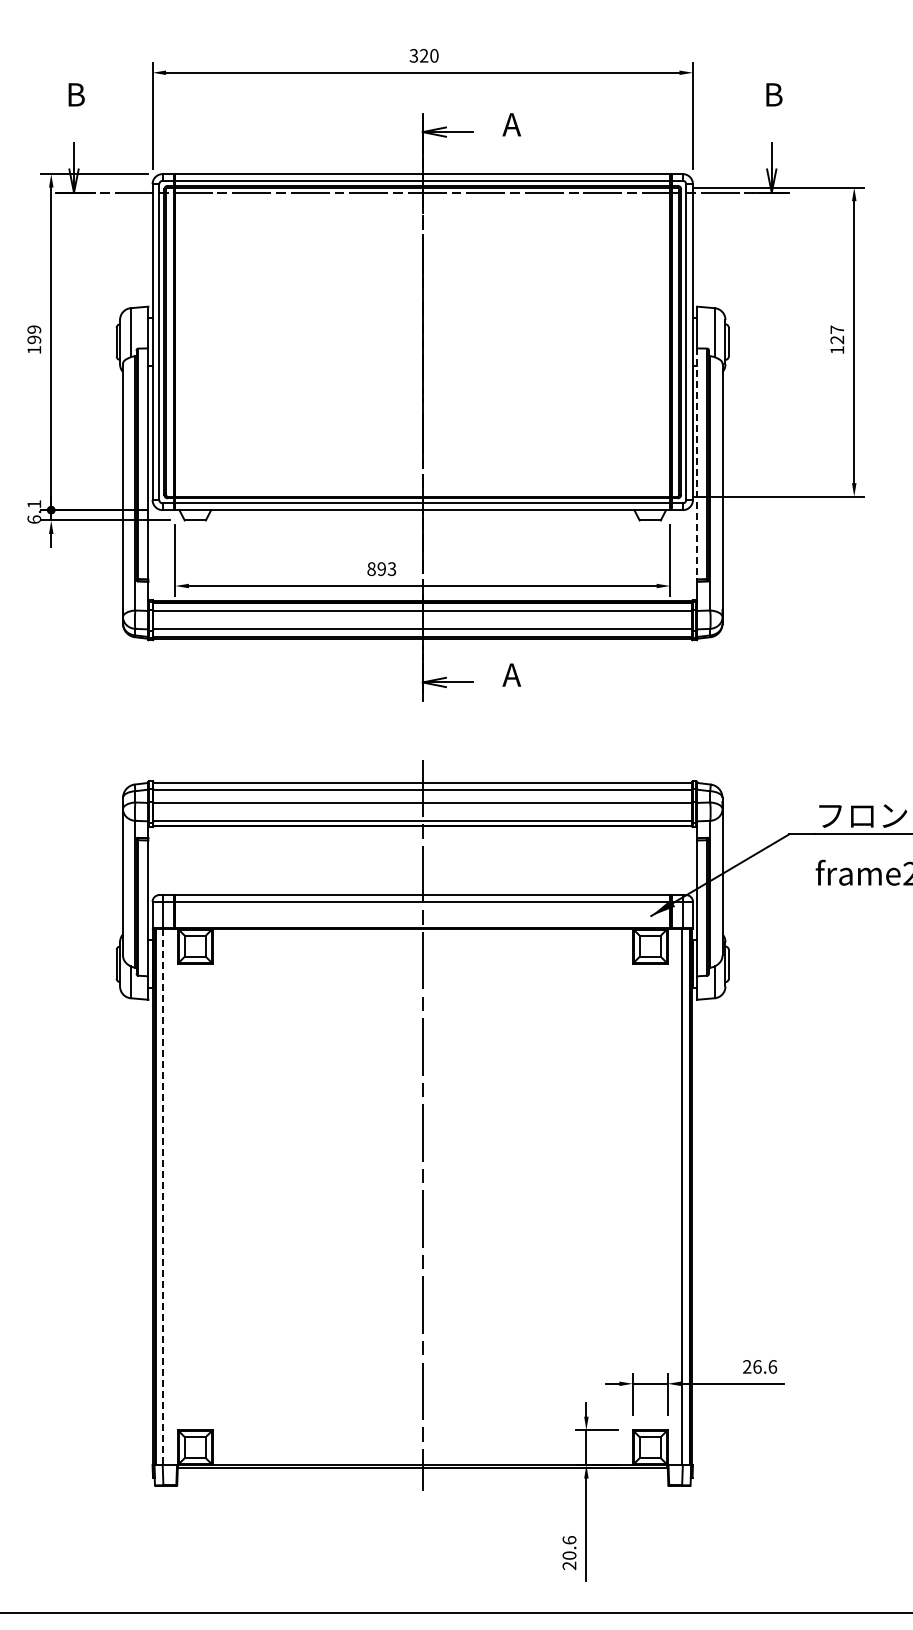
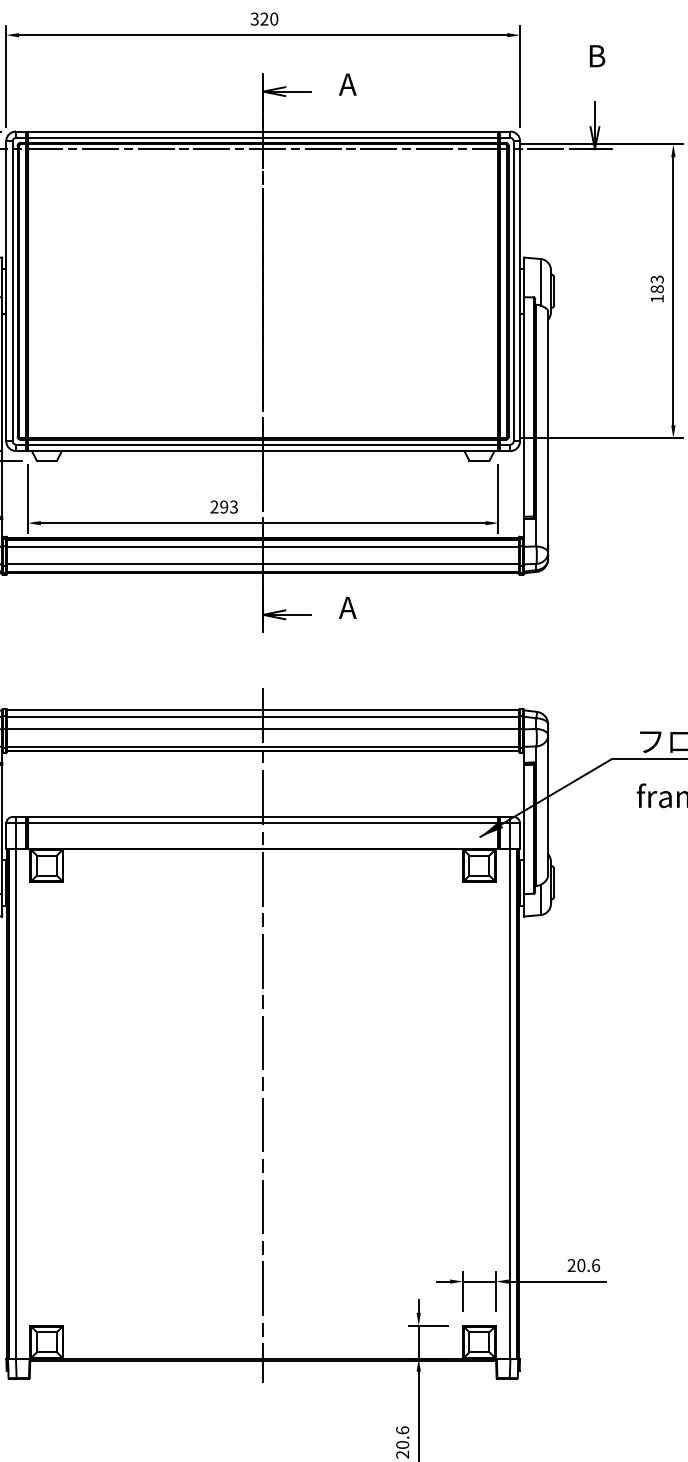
text: (837, 334) -> (657, 284), 127 -> 183
line: (697, 464) -> (524, 407), dashed -> solid
text: (371, 569) -> (214, 507), 893 -> 293
line: (163, 1197) -> (16, 1104), dashed -> solid
text: (757, 1366) -> (581, 1265), 26.6 -> 20.6

